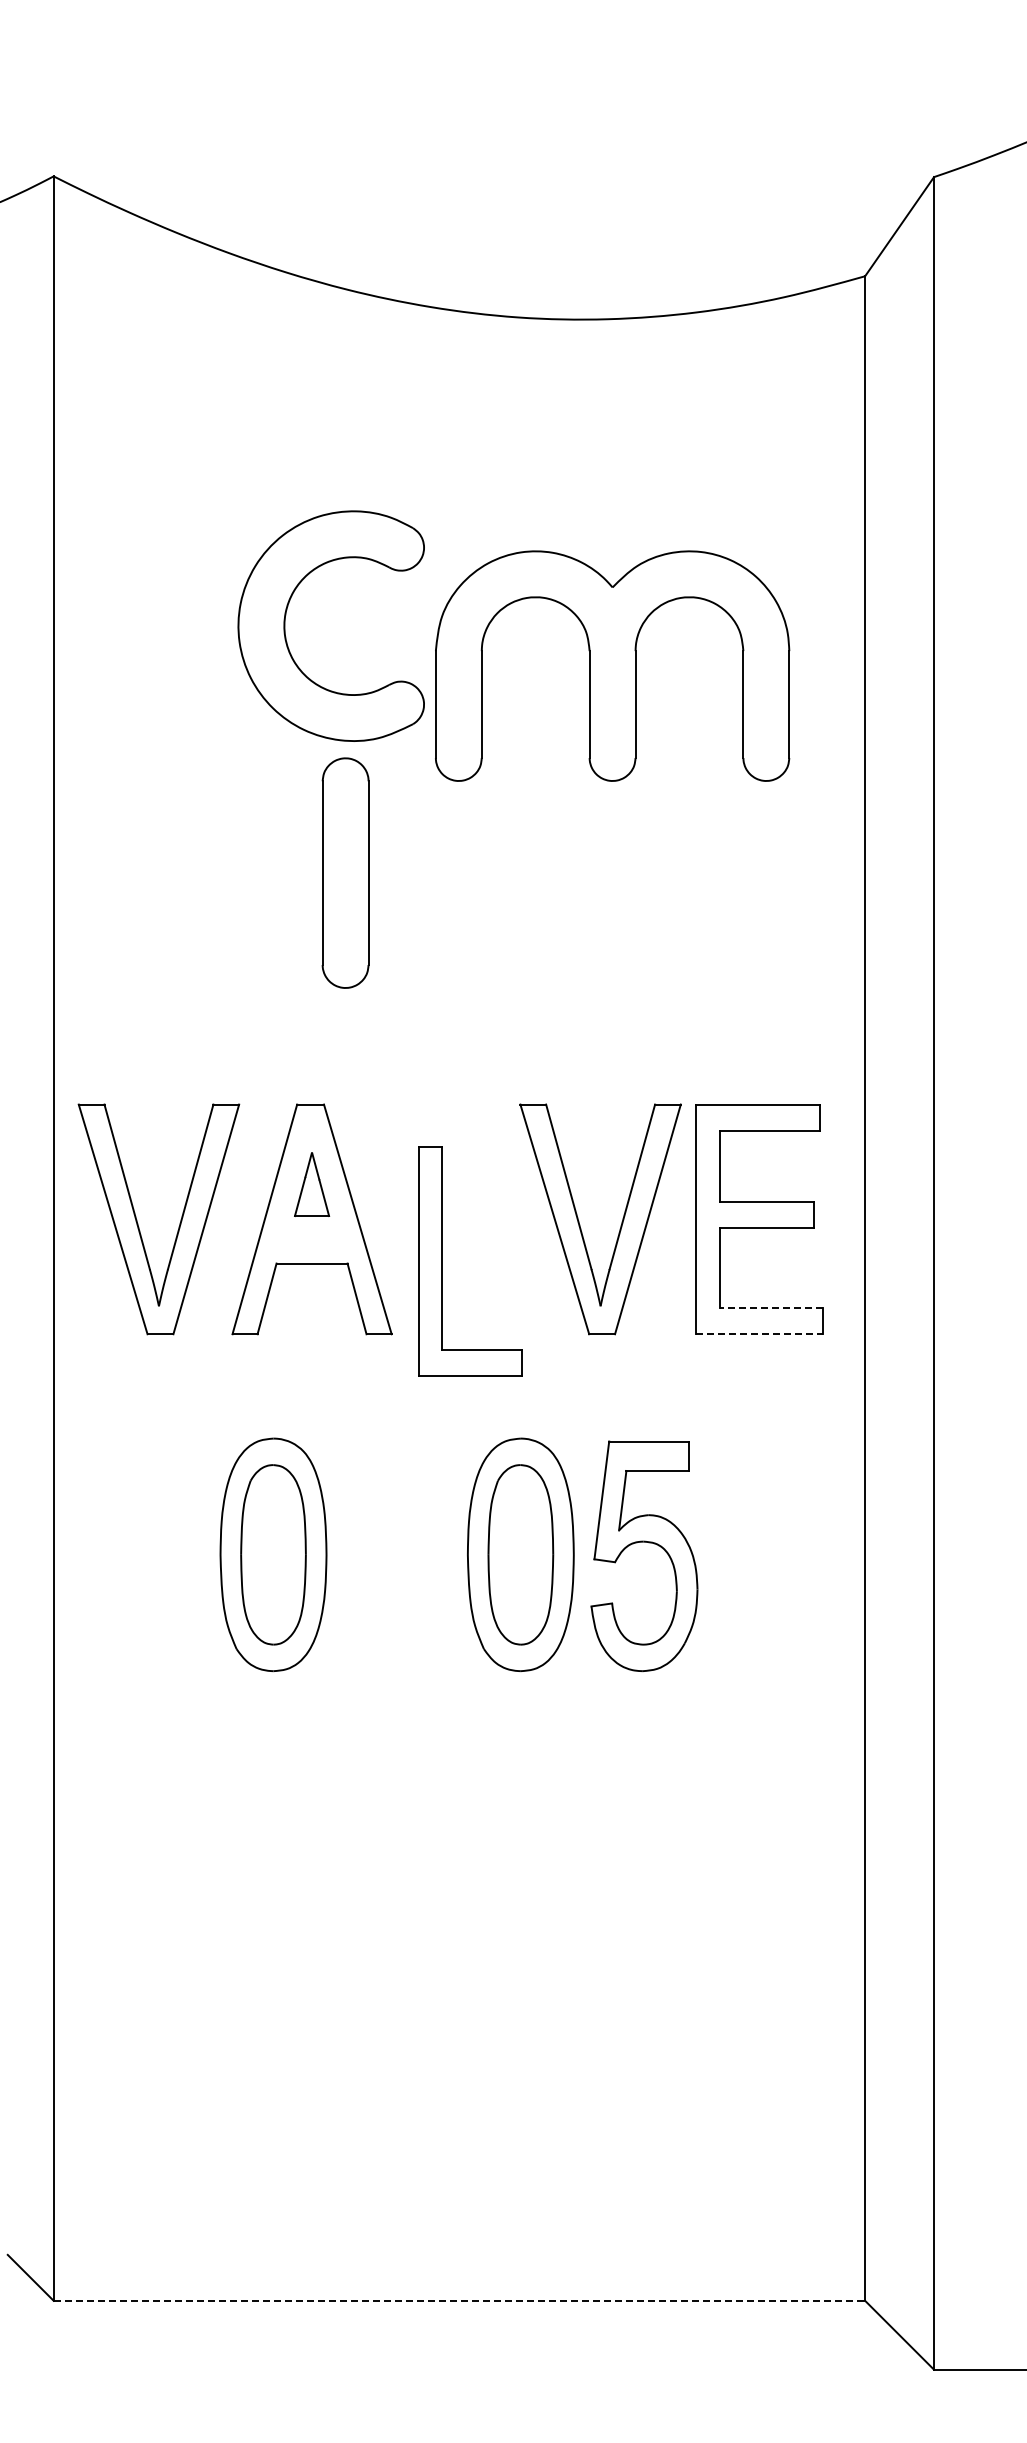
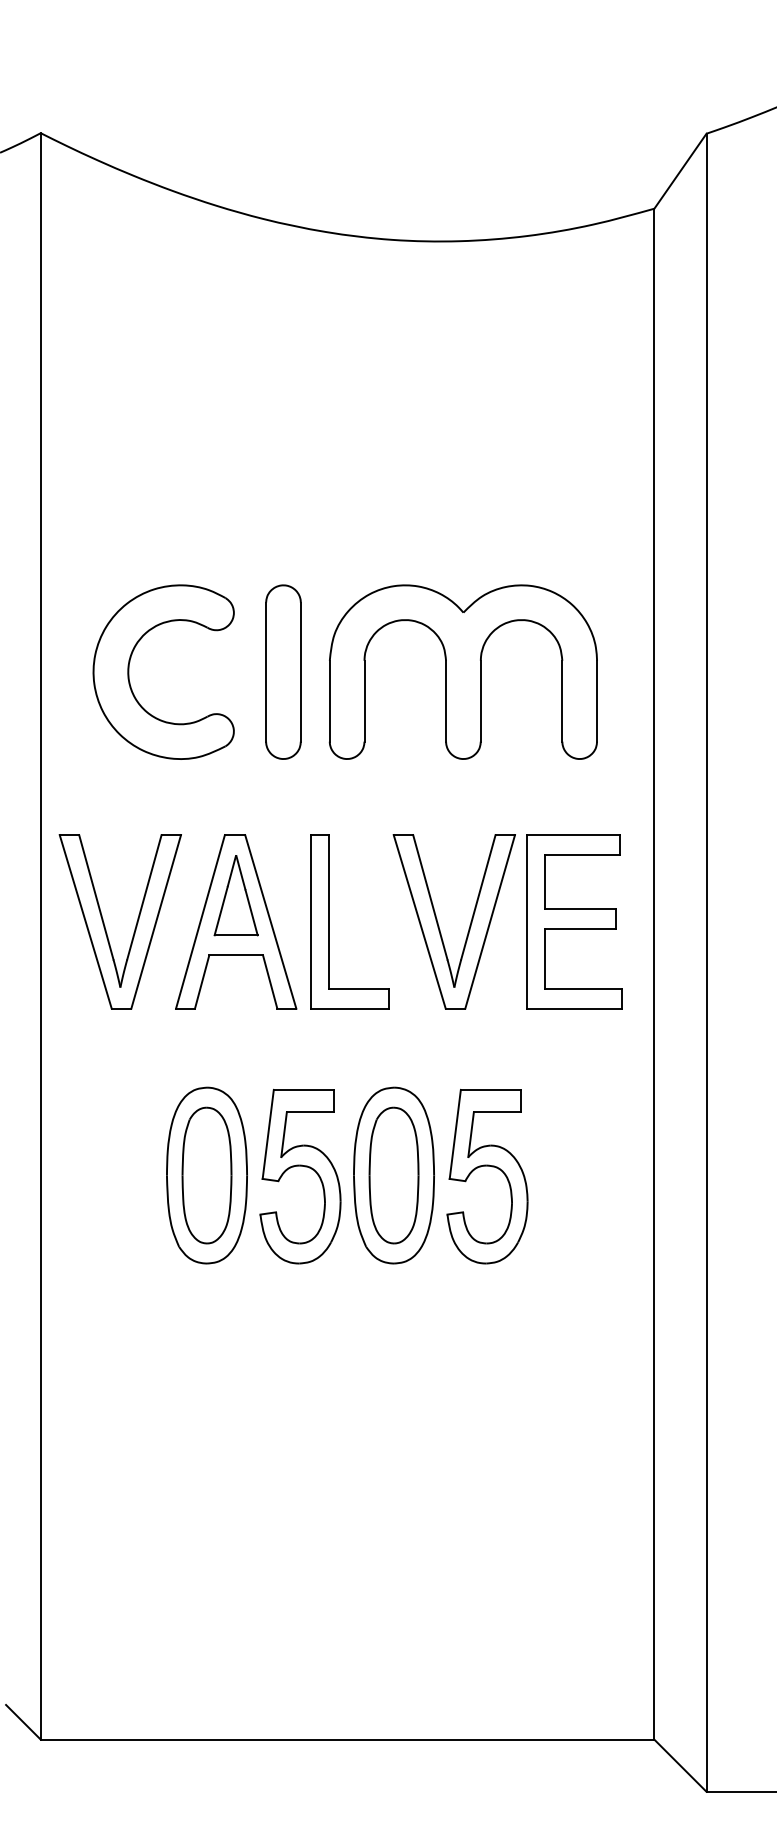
part: (285, 625) -> (129, 671), moved
part: (612, 665) -> (463, 671), moved
part: (345, 872) -> (283, 671), moved
part: (311, 1184) -> (235, 895), size x1.67
part: (442, 1261) -> (328, 921), moved
line: (771, 1307) -> (583, 988), dashed -> solid
line: (760, 1334) -> (575, 1008), dashed -> solid
part: (401, 1543) -> (303, 1166), added
line: (459, 2300) -> (347, 1739), dashed -> solid

